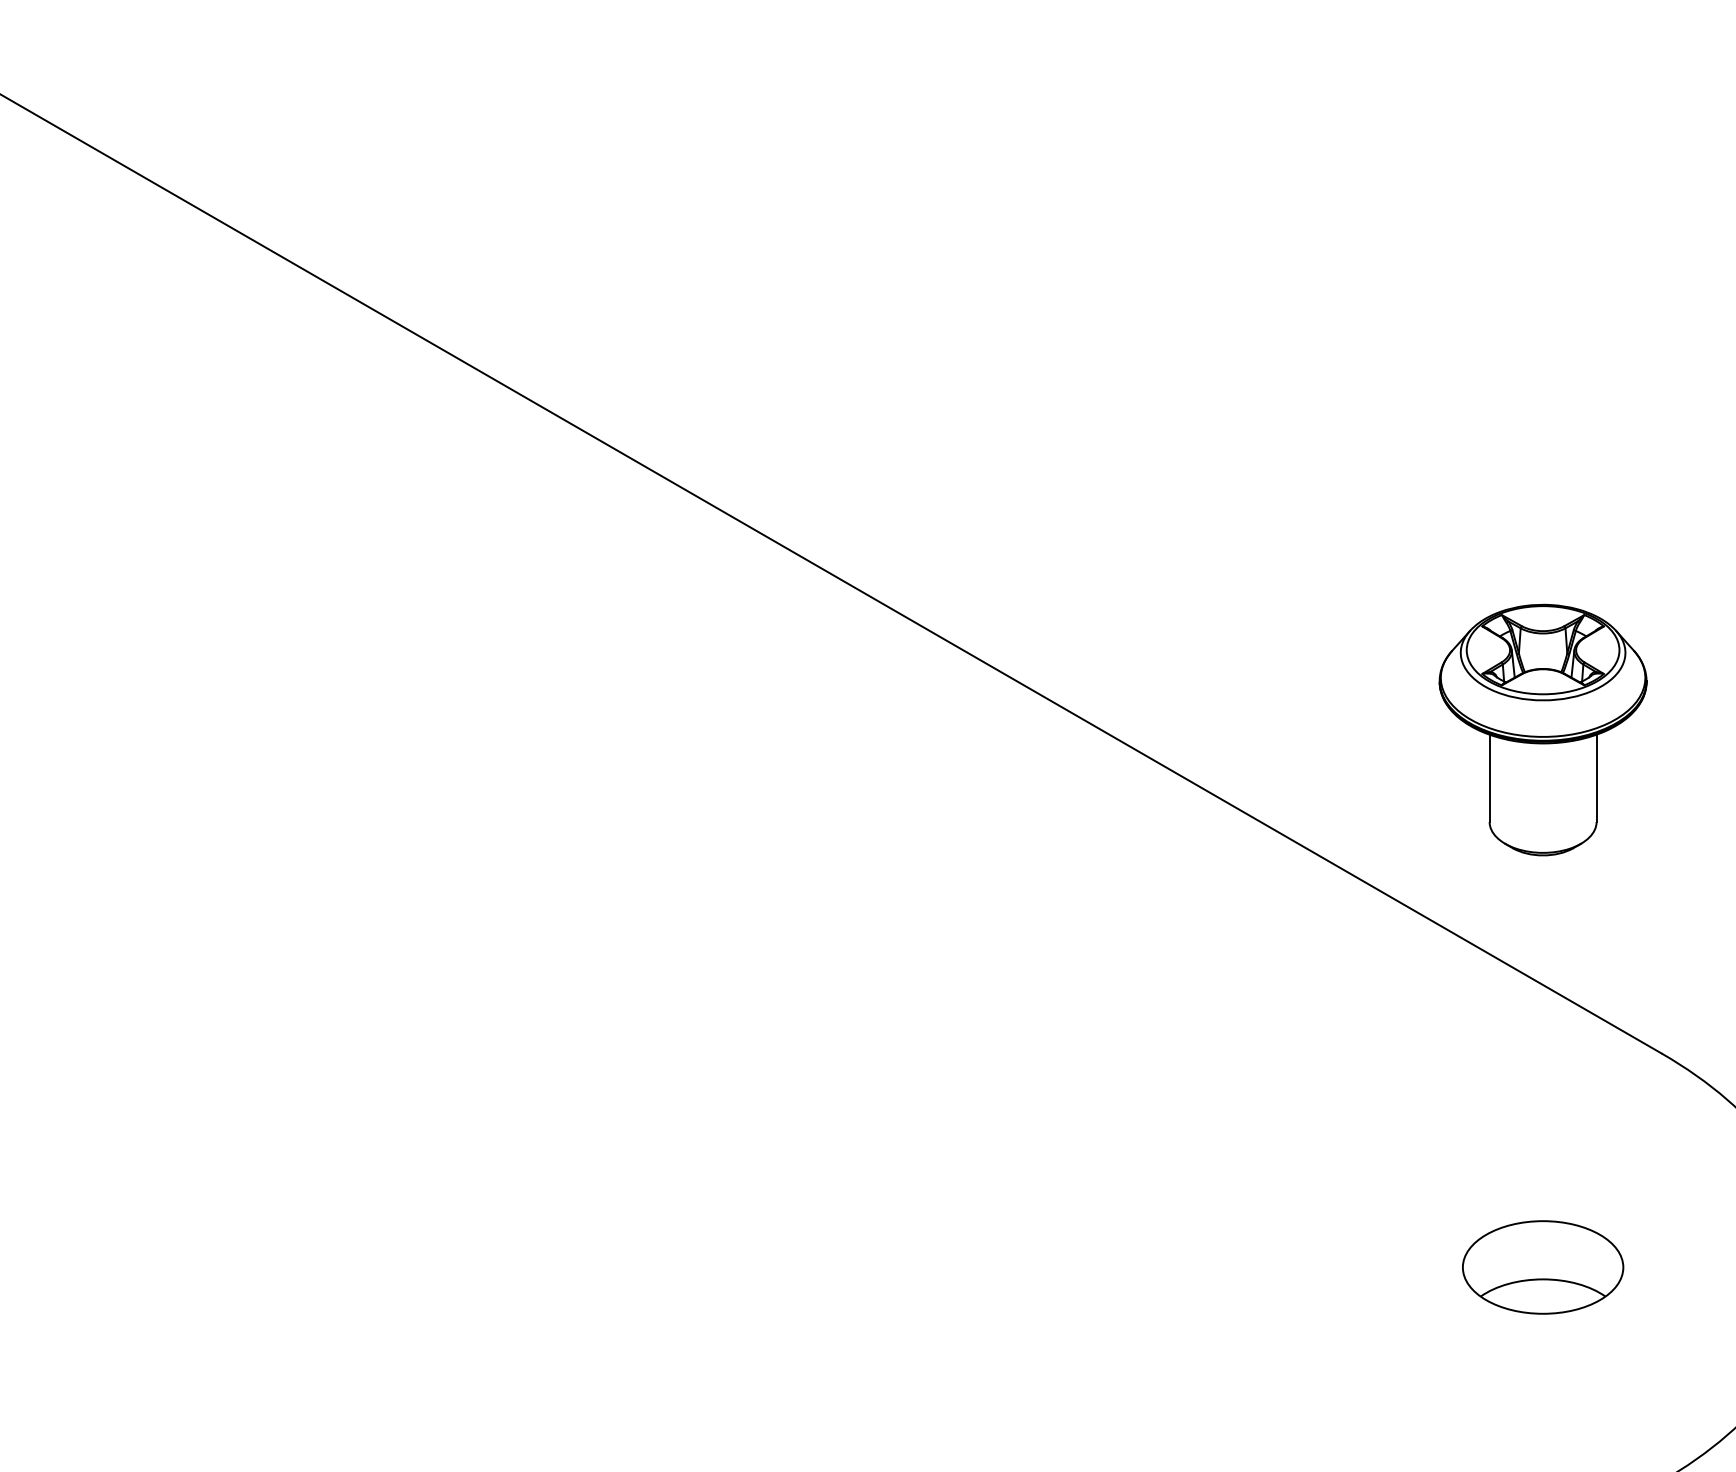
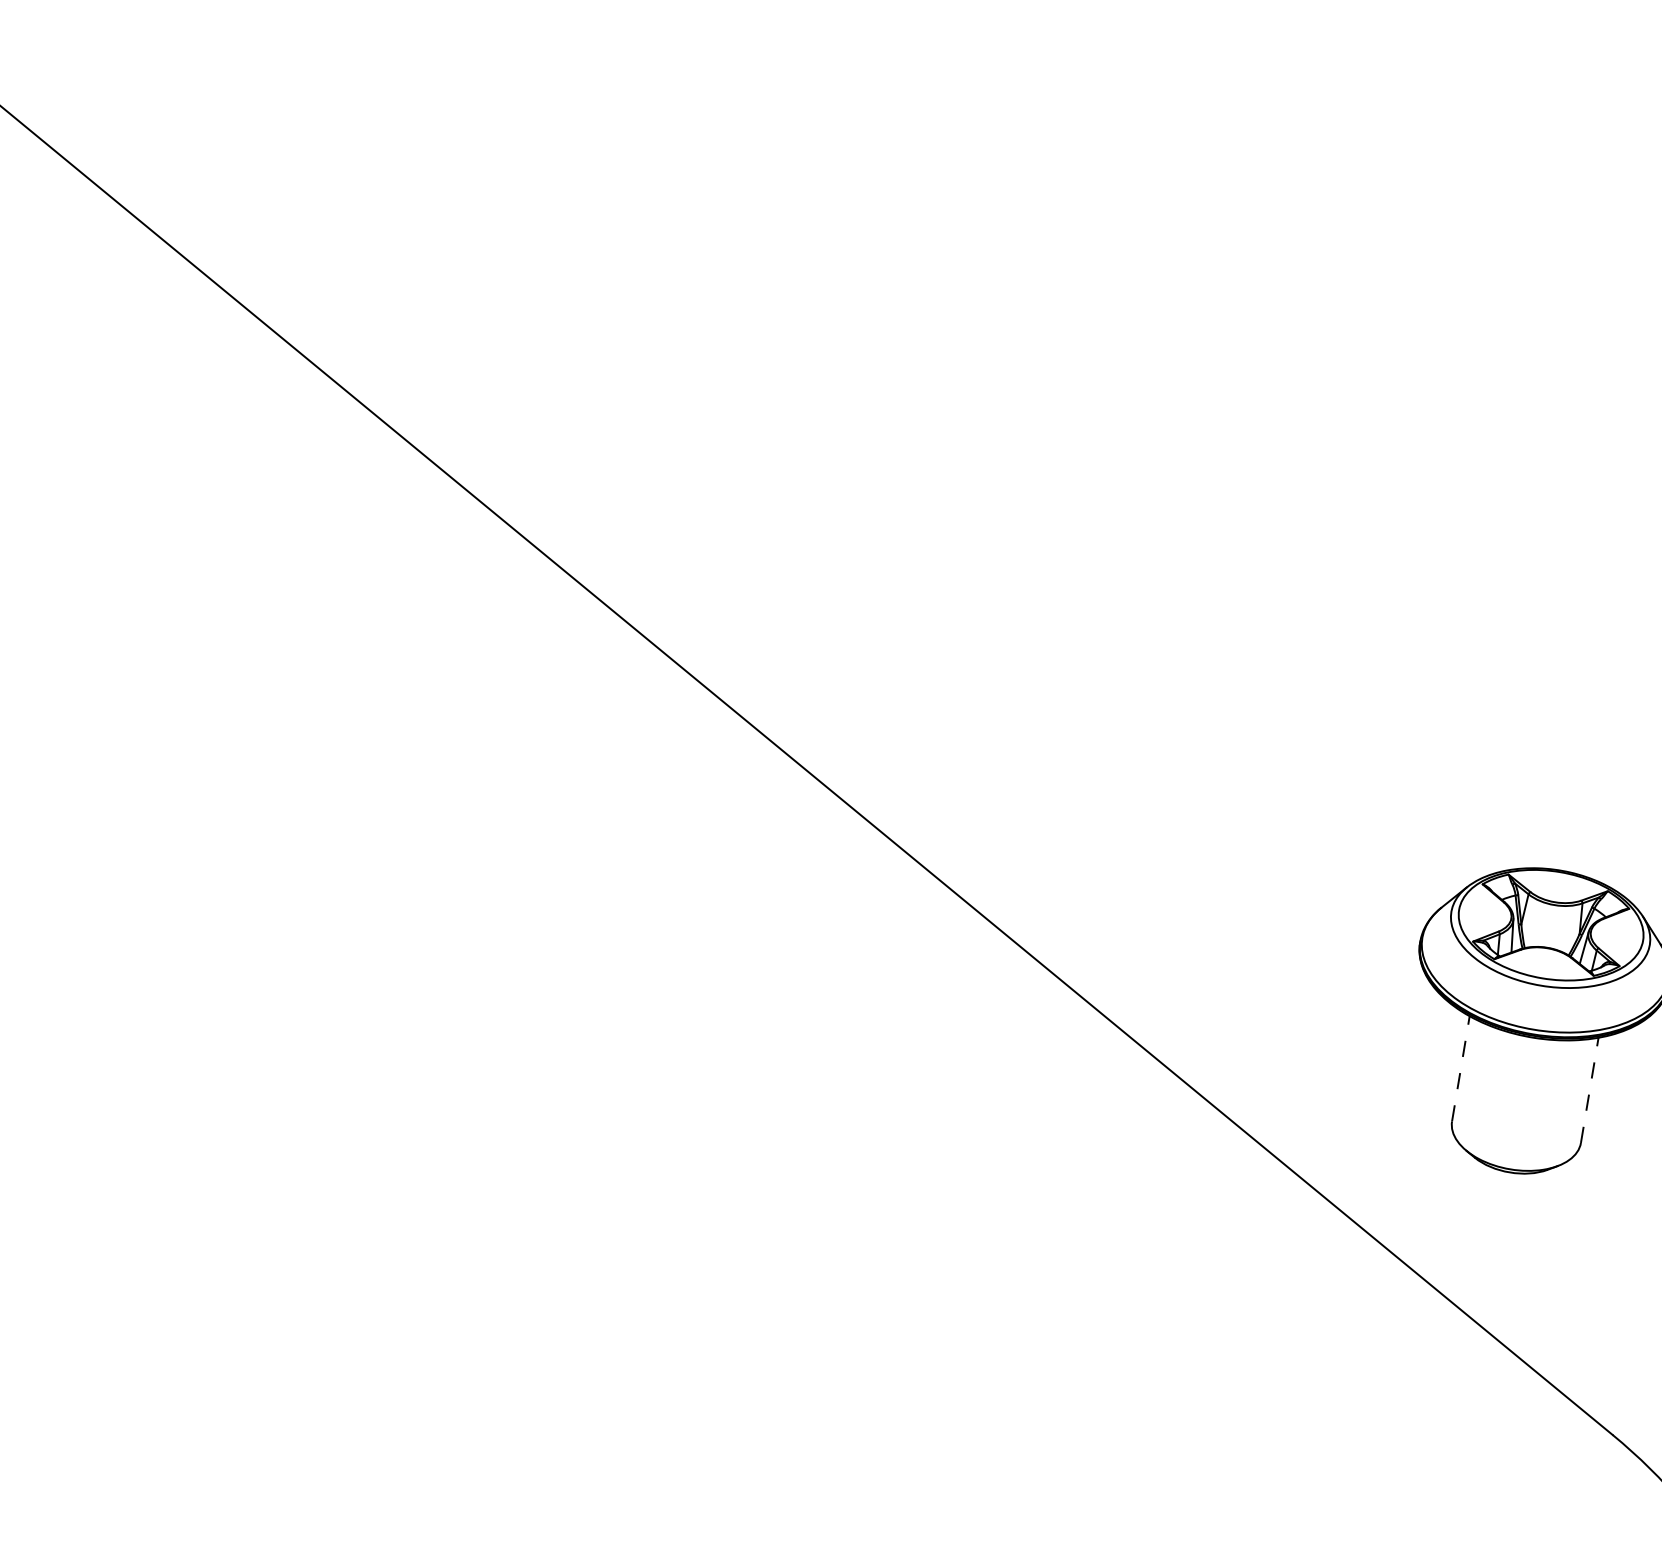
line: (1489, 778) -> (1460, 1068), solid -> dashed
line: (1596, 778) -> (1589, 1090), solid -> dashed

